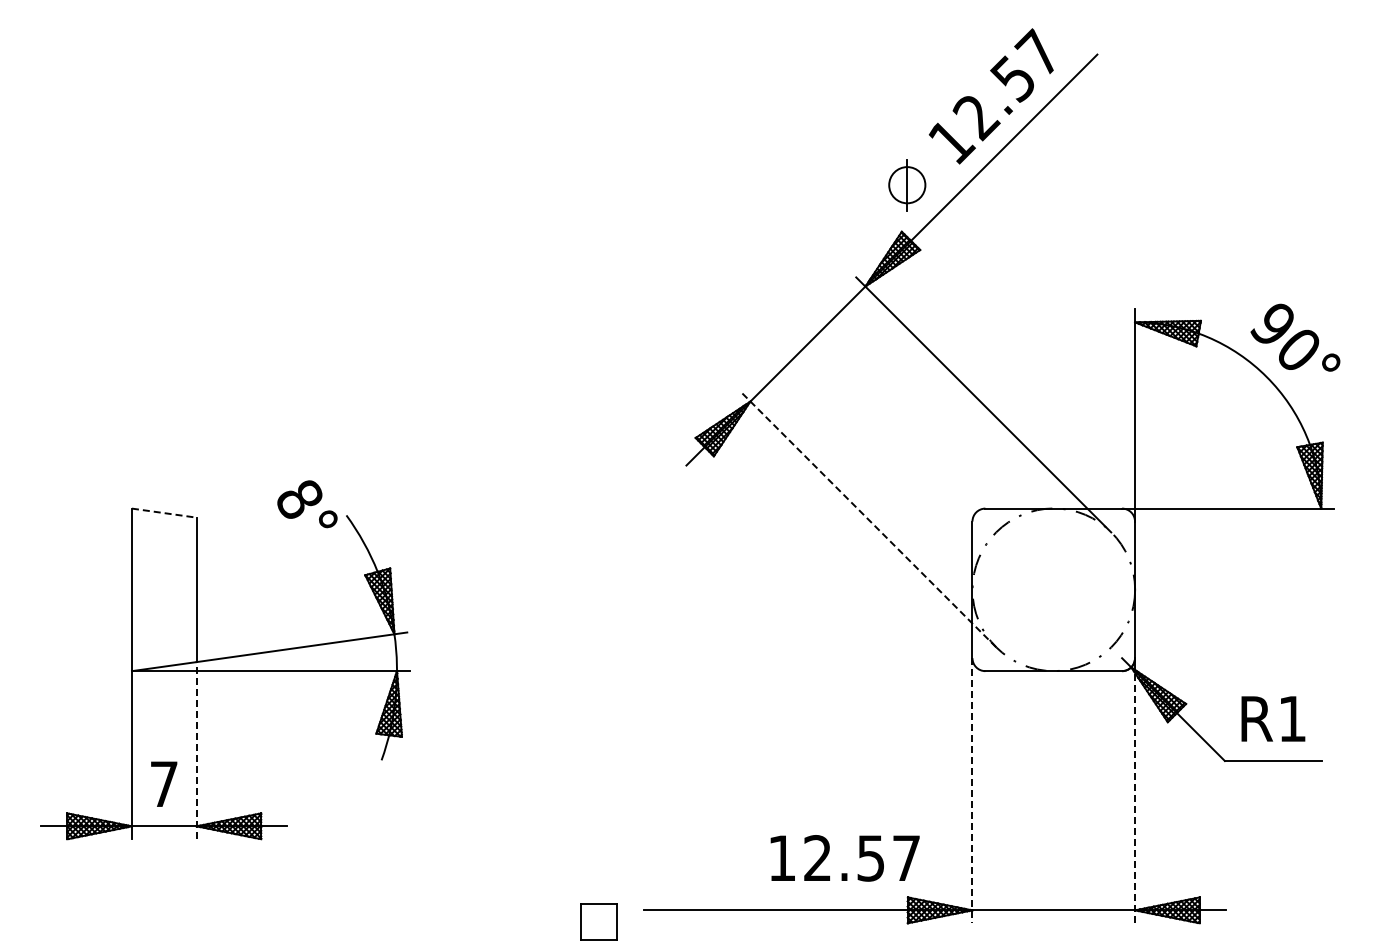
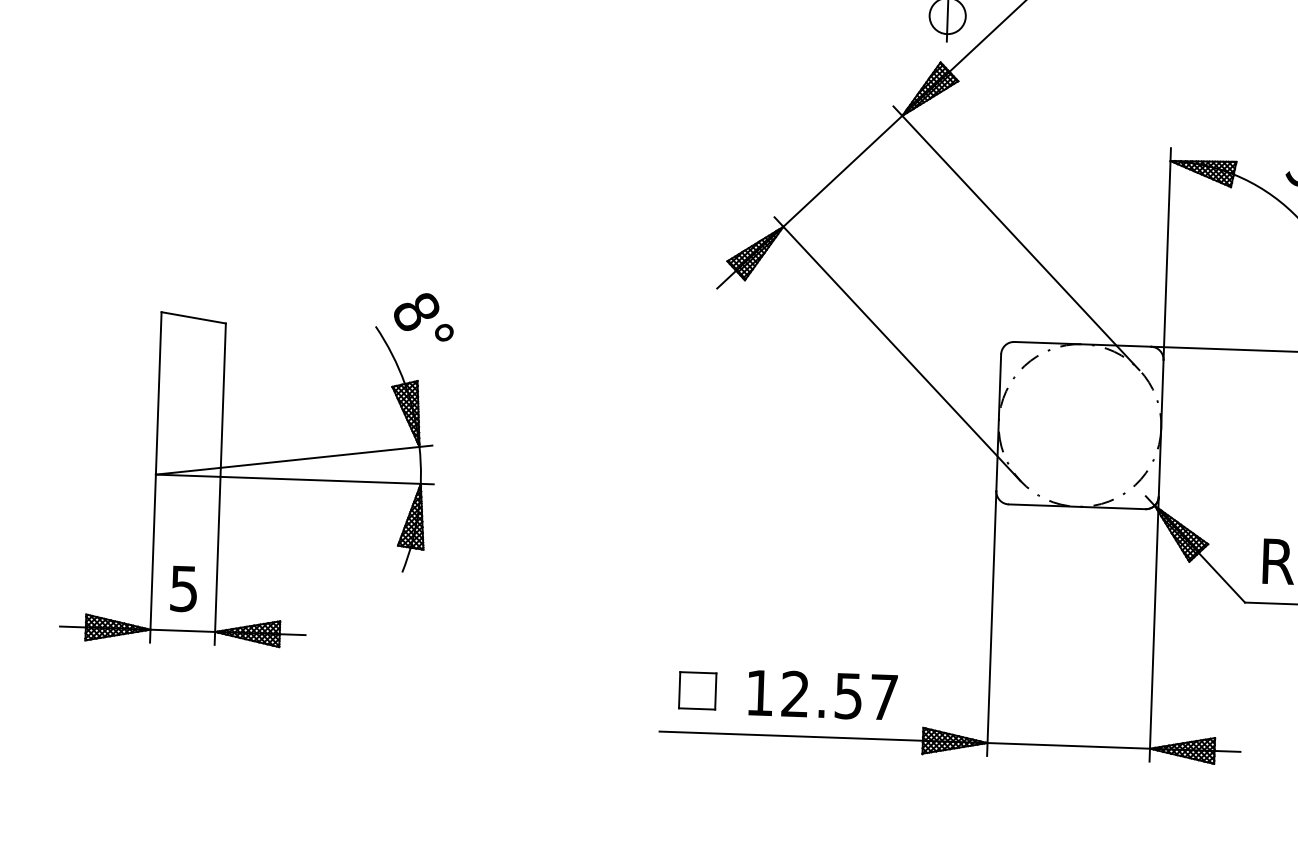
text: (307, 504) -> (424, 317), moved
line: (164, 513) -> (193, 318), dashed -> solid
line: (868, 519) -> (897, 348), dashed -> solid
line: (196, 750) -> (217, 556), dashed -> solid
text: (163, 784) -> (183, 589), 7 -> 5
line: (972, 790) -> (991, 623), dashed -> solid
line: (1135, 797) -> (1154, 635), dashed -> solid
text: (844, 858) -> (822, 695), moved
part: (598, 921) -> (697, 690), moved

